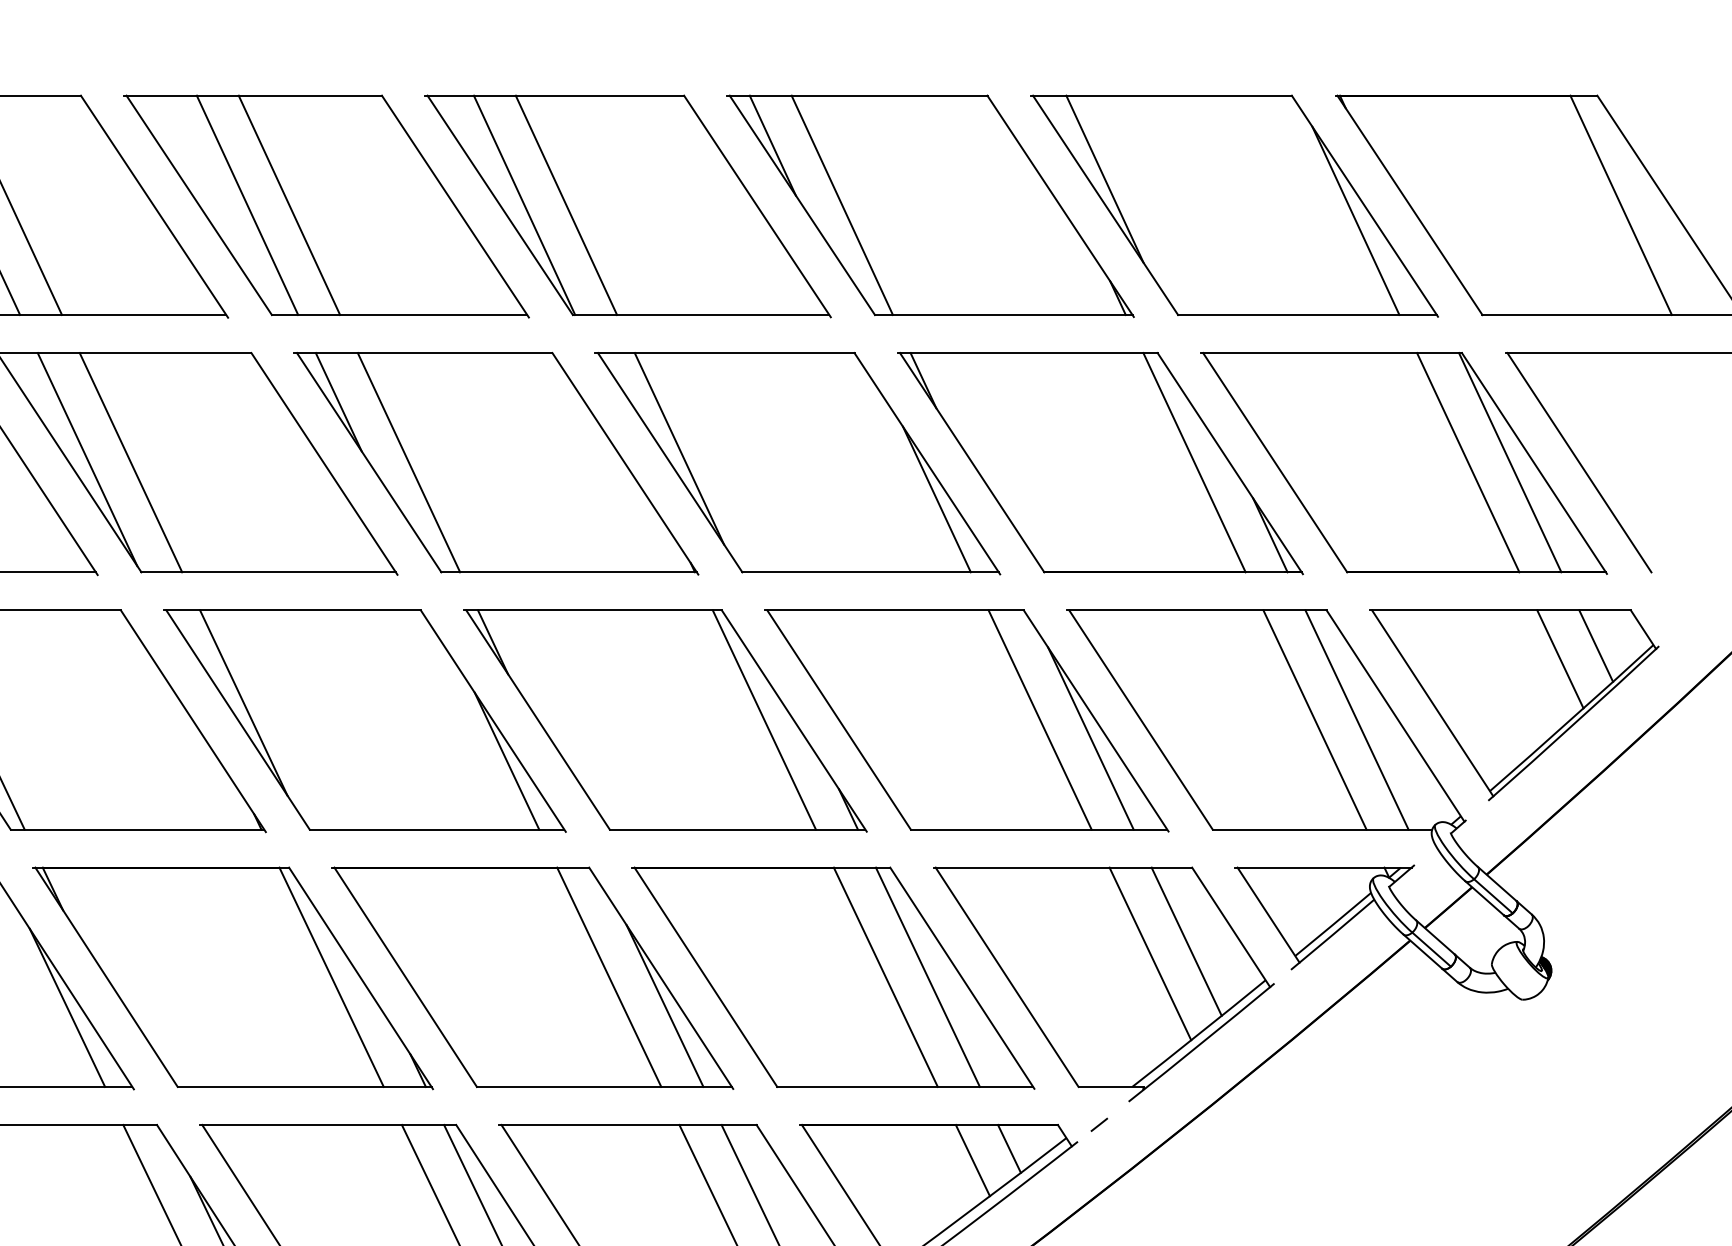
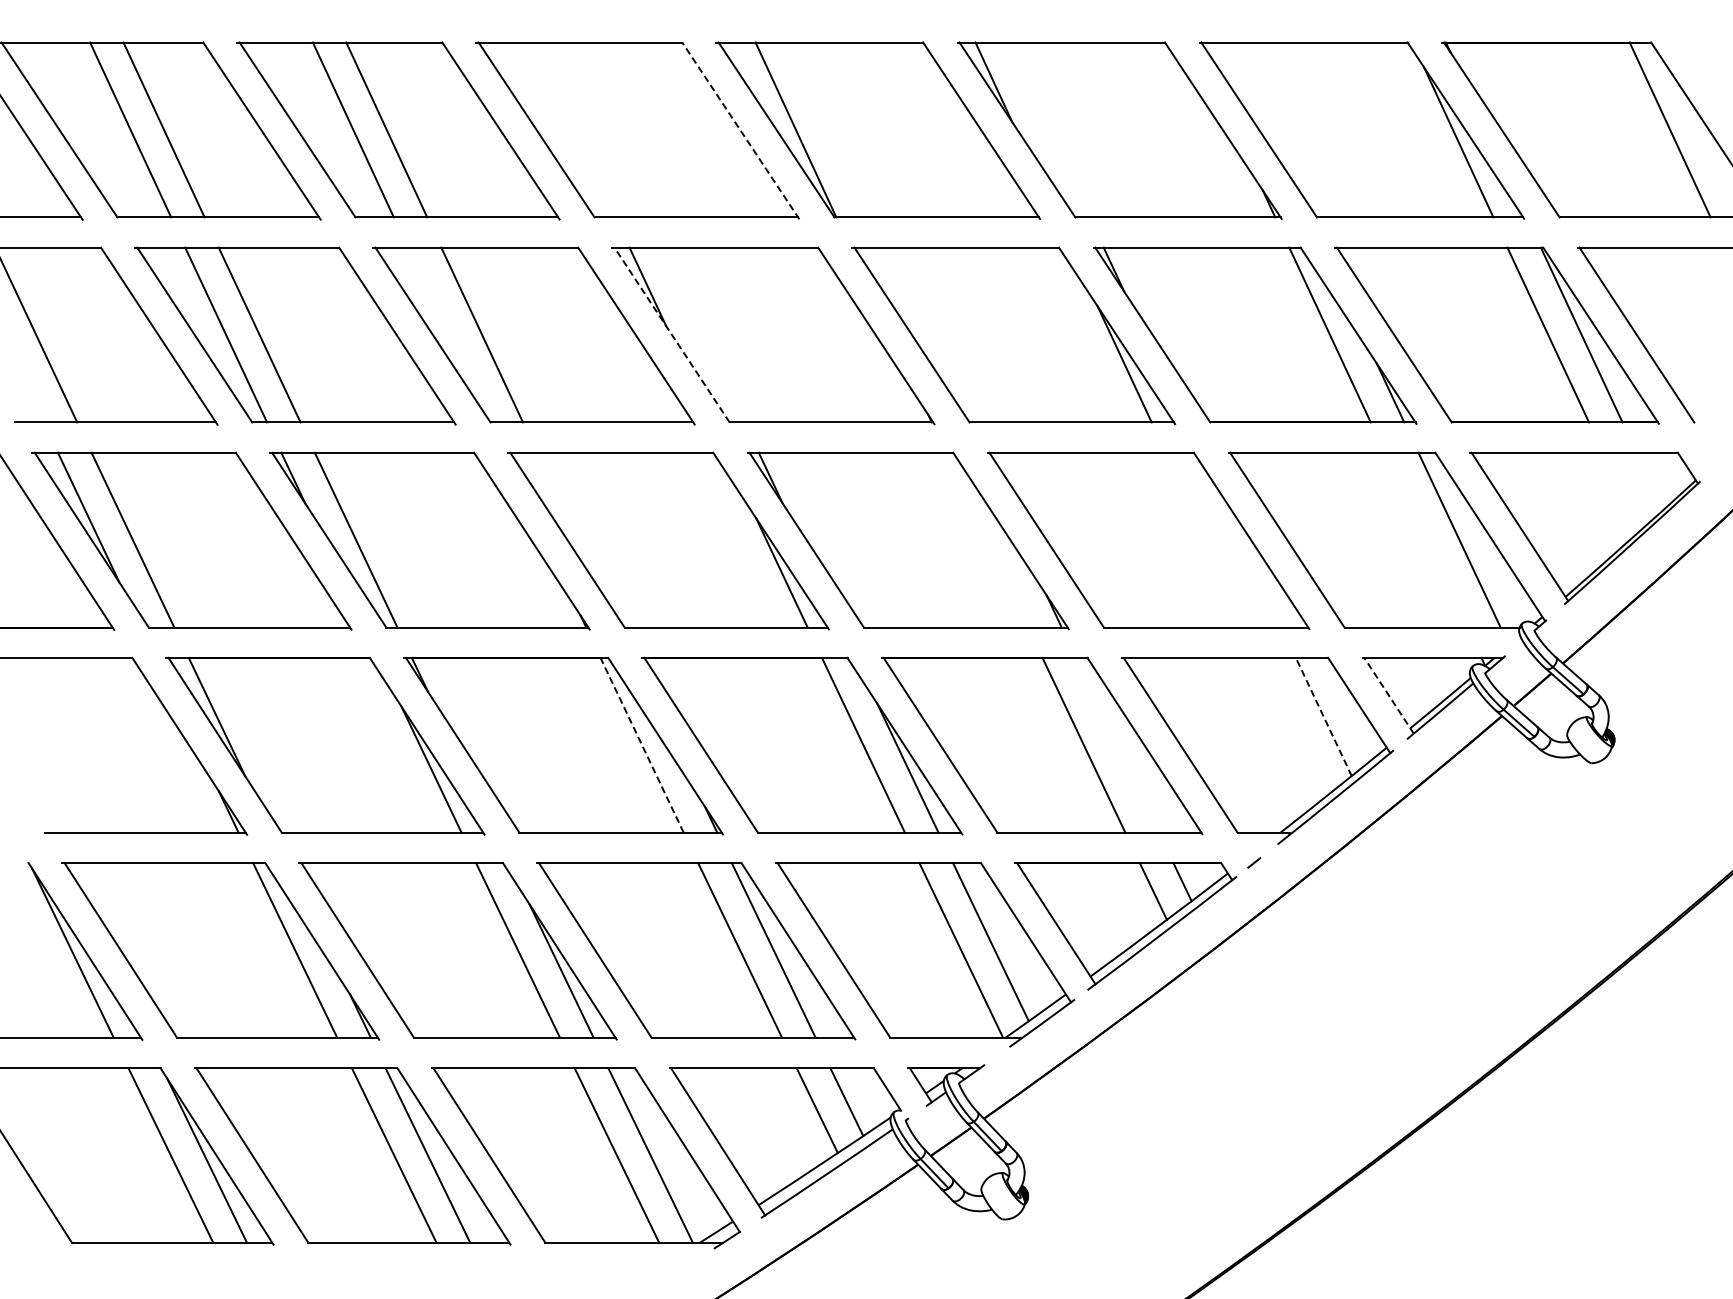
line: (1104, 178) -> (1258, 108), removed
line: (246, 204) -> (574, 129), removed
line: (289, 204) -> (608, 129), removed
line: (565, 204) -> (828, 129), removed
line: (841, 204) -> (1048, 129), removed
line: (454, 206) -> (740, 130), solid -> dashed
line: (678, 448) -> (918, 323), removed
line: (87, 459) -> (447, 332), removed
line: (408, 461) -> (703, 334), removed
line: (369, 463) -> (672, 335), solid -> dashed
line: (1595, 645) -> (1649, 480), removed
line: (1560, 658) -> (1621, 491), removed
line: (243, 702) -> (571, 526), removed
line: (764, 719) -> (987, 539), removed
line: (1039, 719) -> (1206, 539), removed
line: (1314, 719) -> (1425, 539), removed
line: (1090, 737) -> (1247, 554), removed
line: (1267, 914) -> (1388, 695), solid -> dashed
line: (1186, 941) -> (1323, 716), solid -> dashed
line: (1149, 953) -> (1294, 726), removed
line: (927, 976) -> (1117, 744), removed
line: (332, 977) -> (642, 745), solid -> dashed

